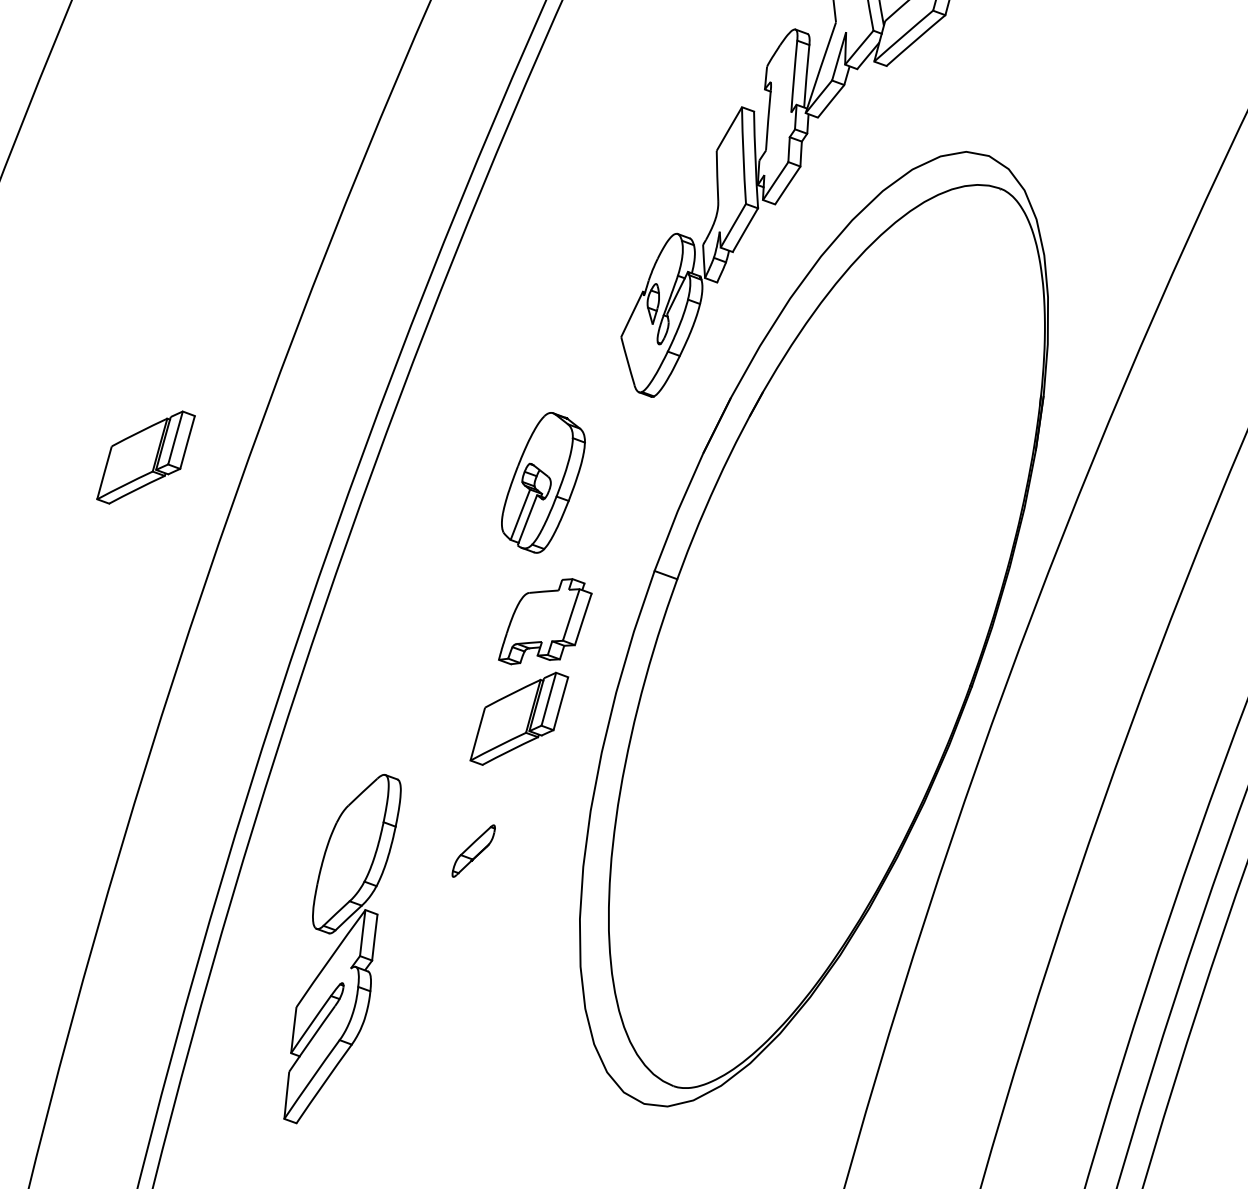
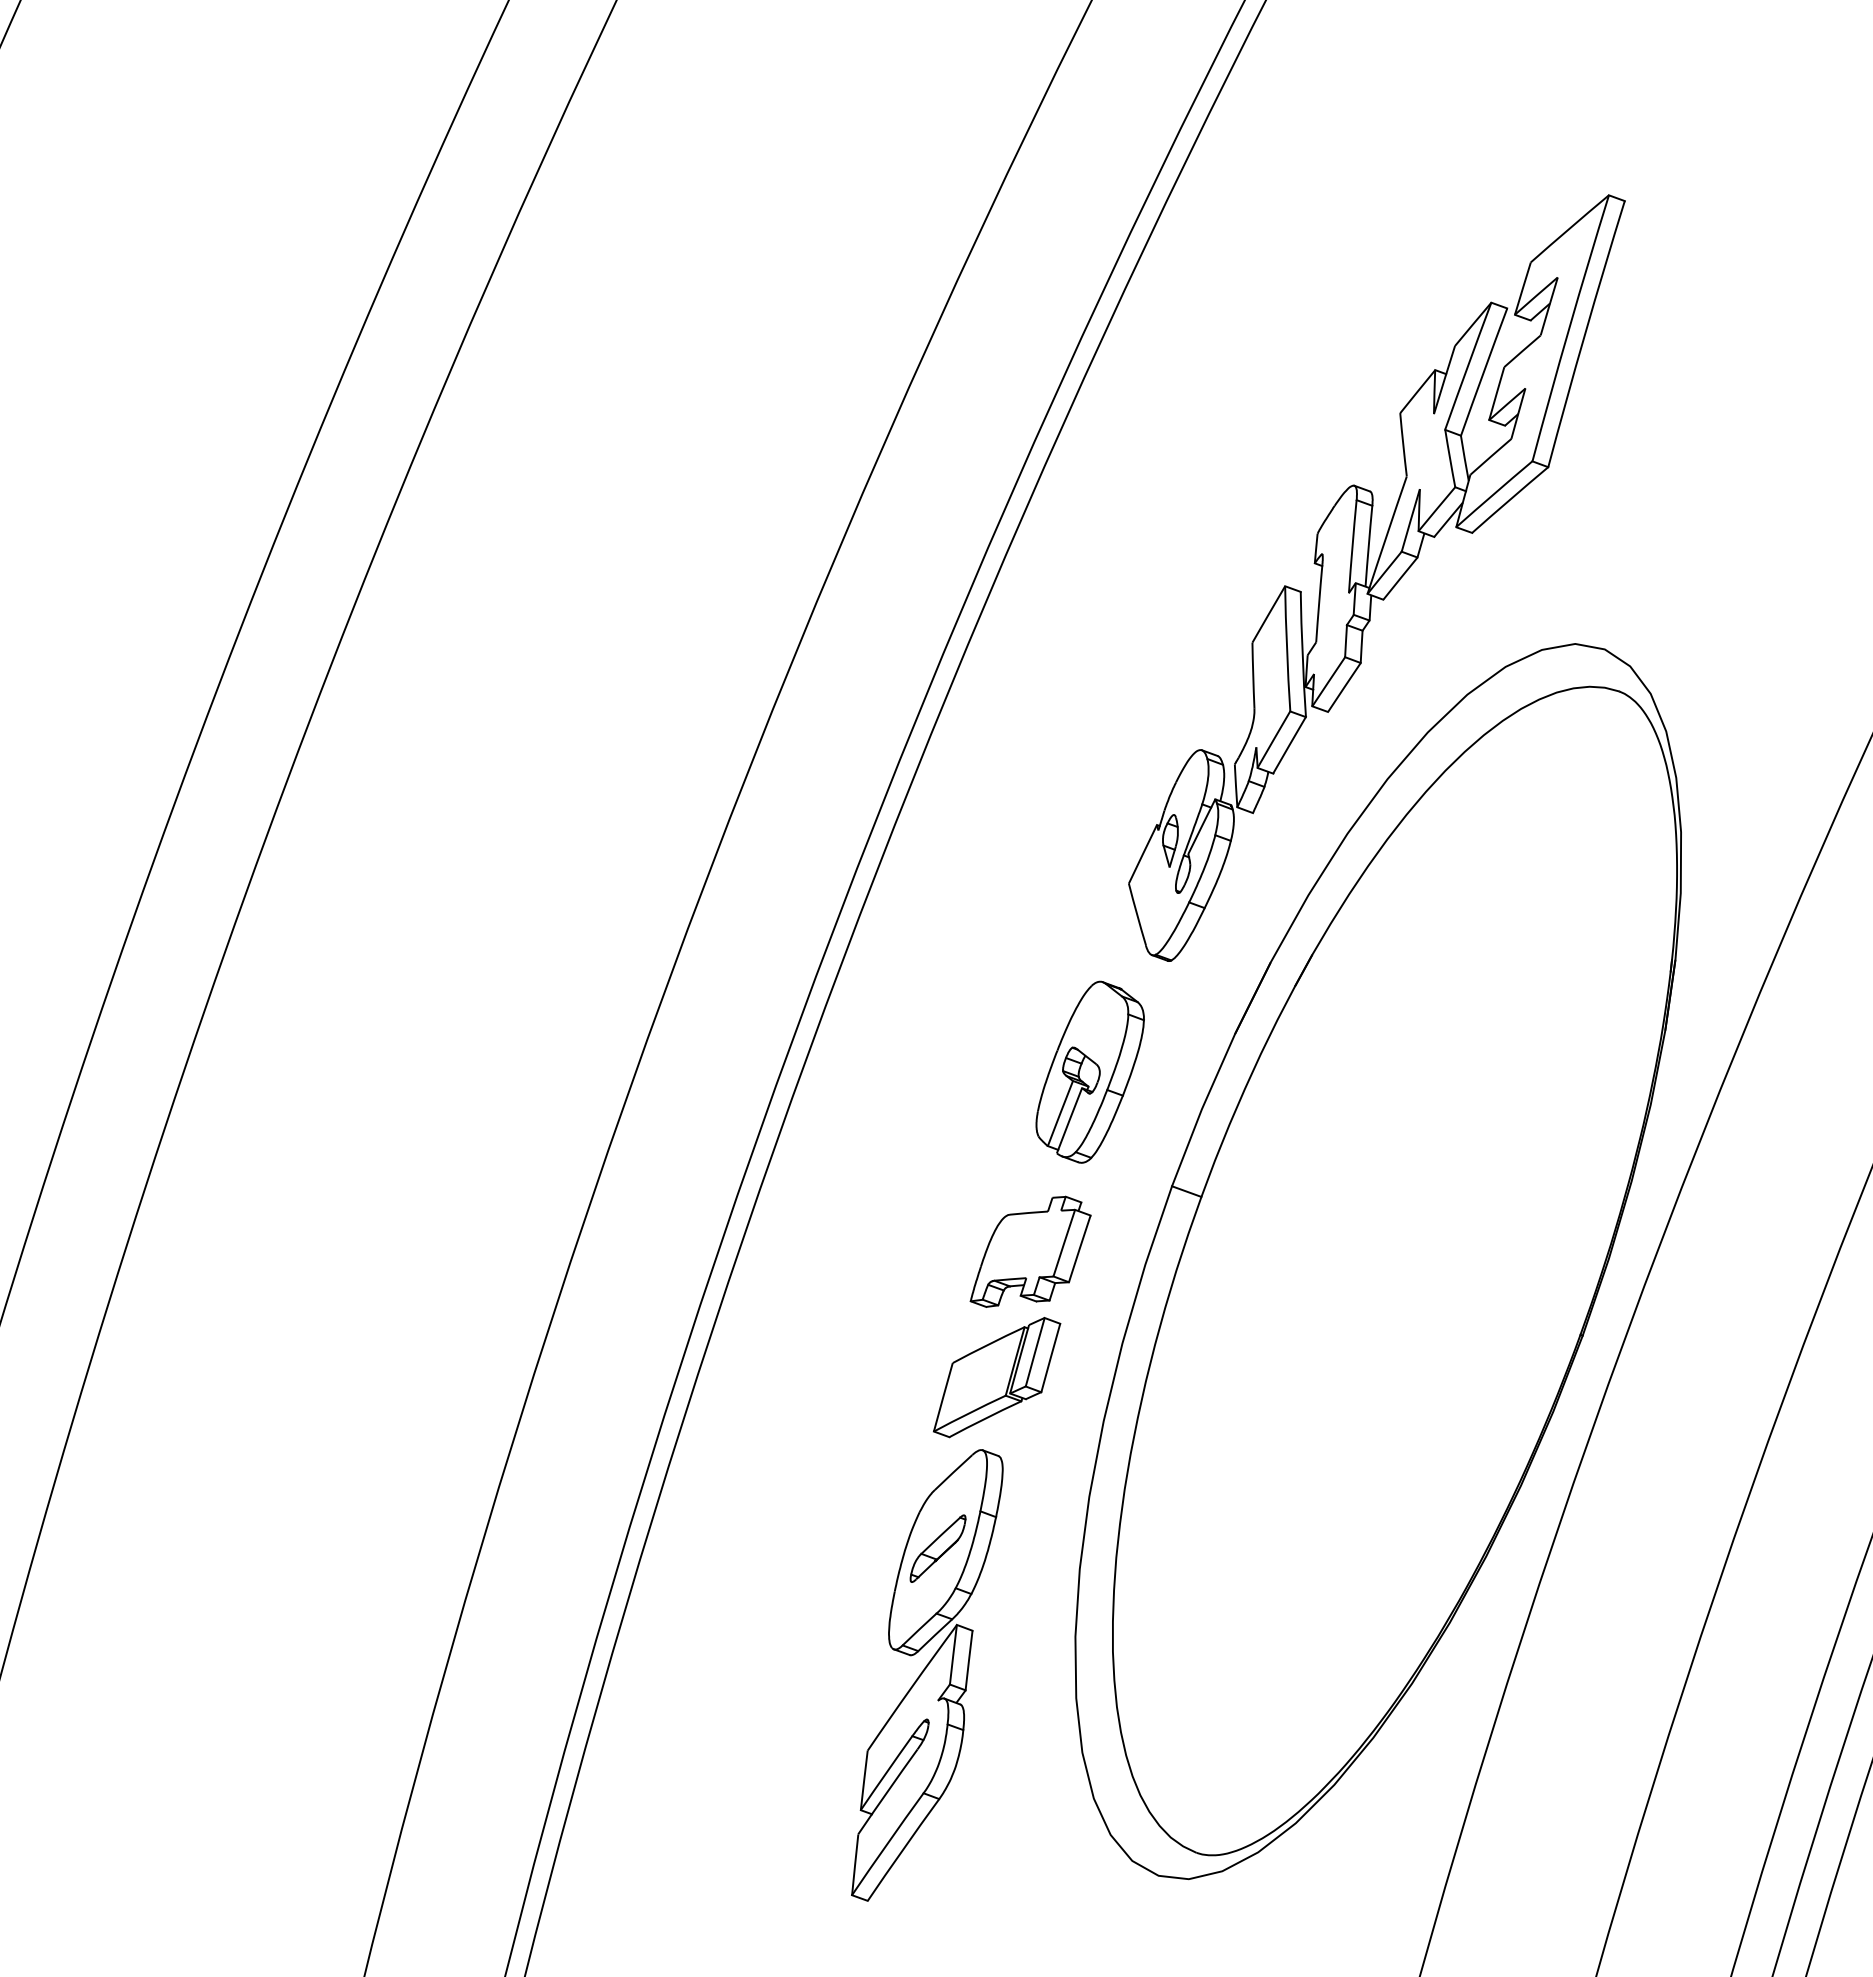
part: (146, 457) -> (514, 1039), removed
part: (542, 482) -> (1089, 1071), moved
part: (342, 949) -> (927, 1675), moved

